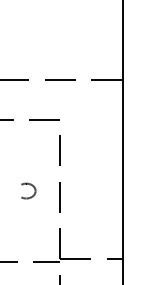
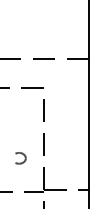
part: (28, 190) -> (20, 157), moved

